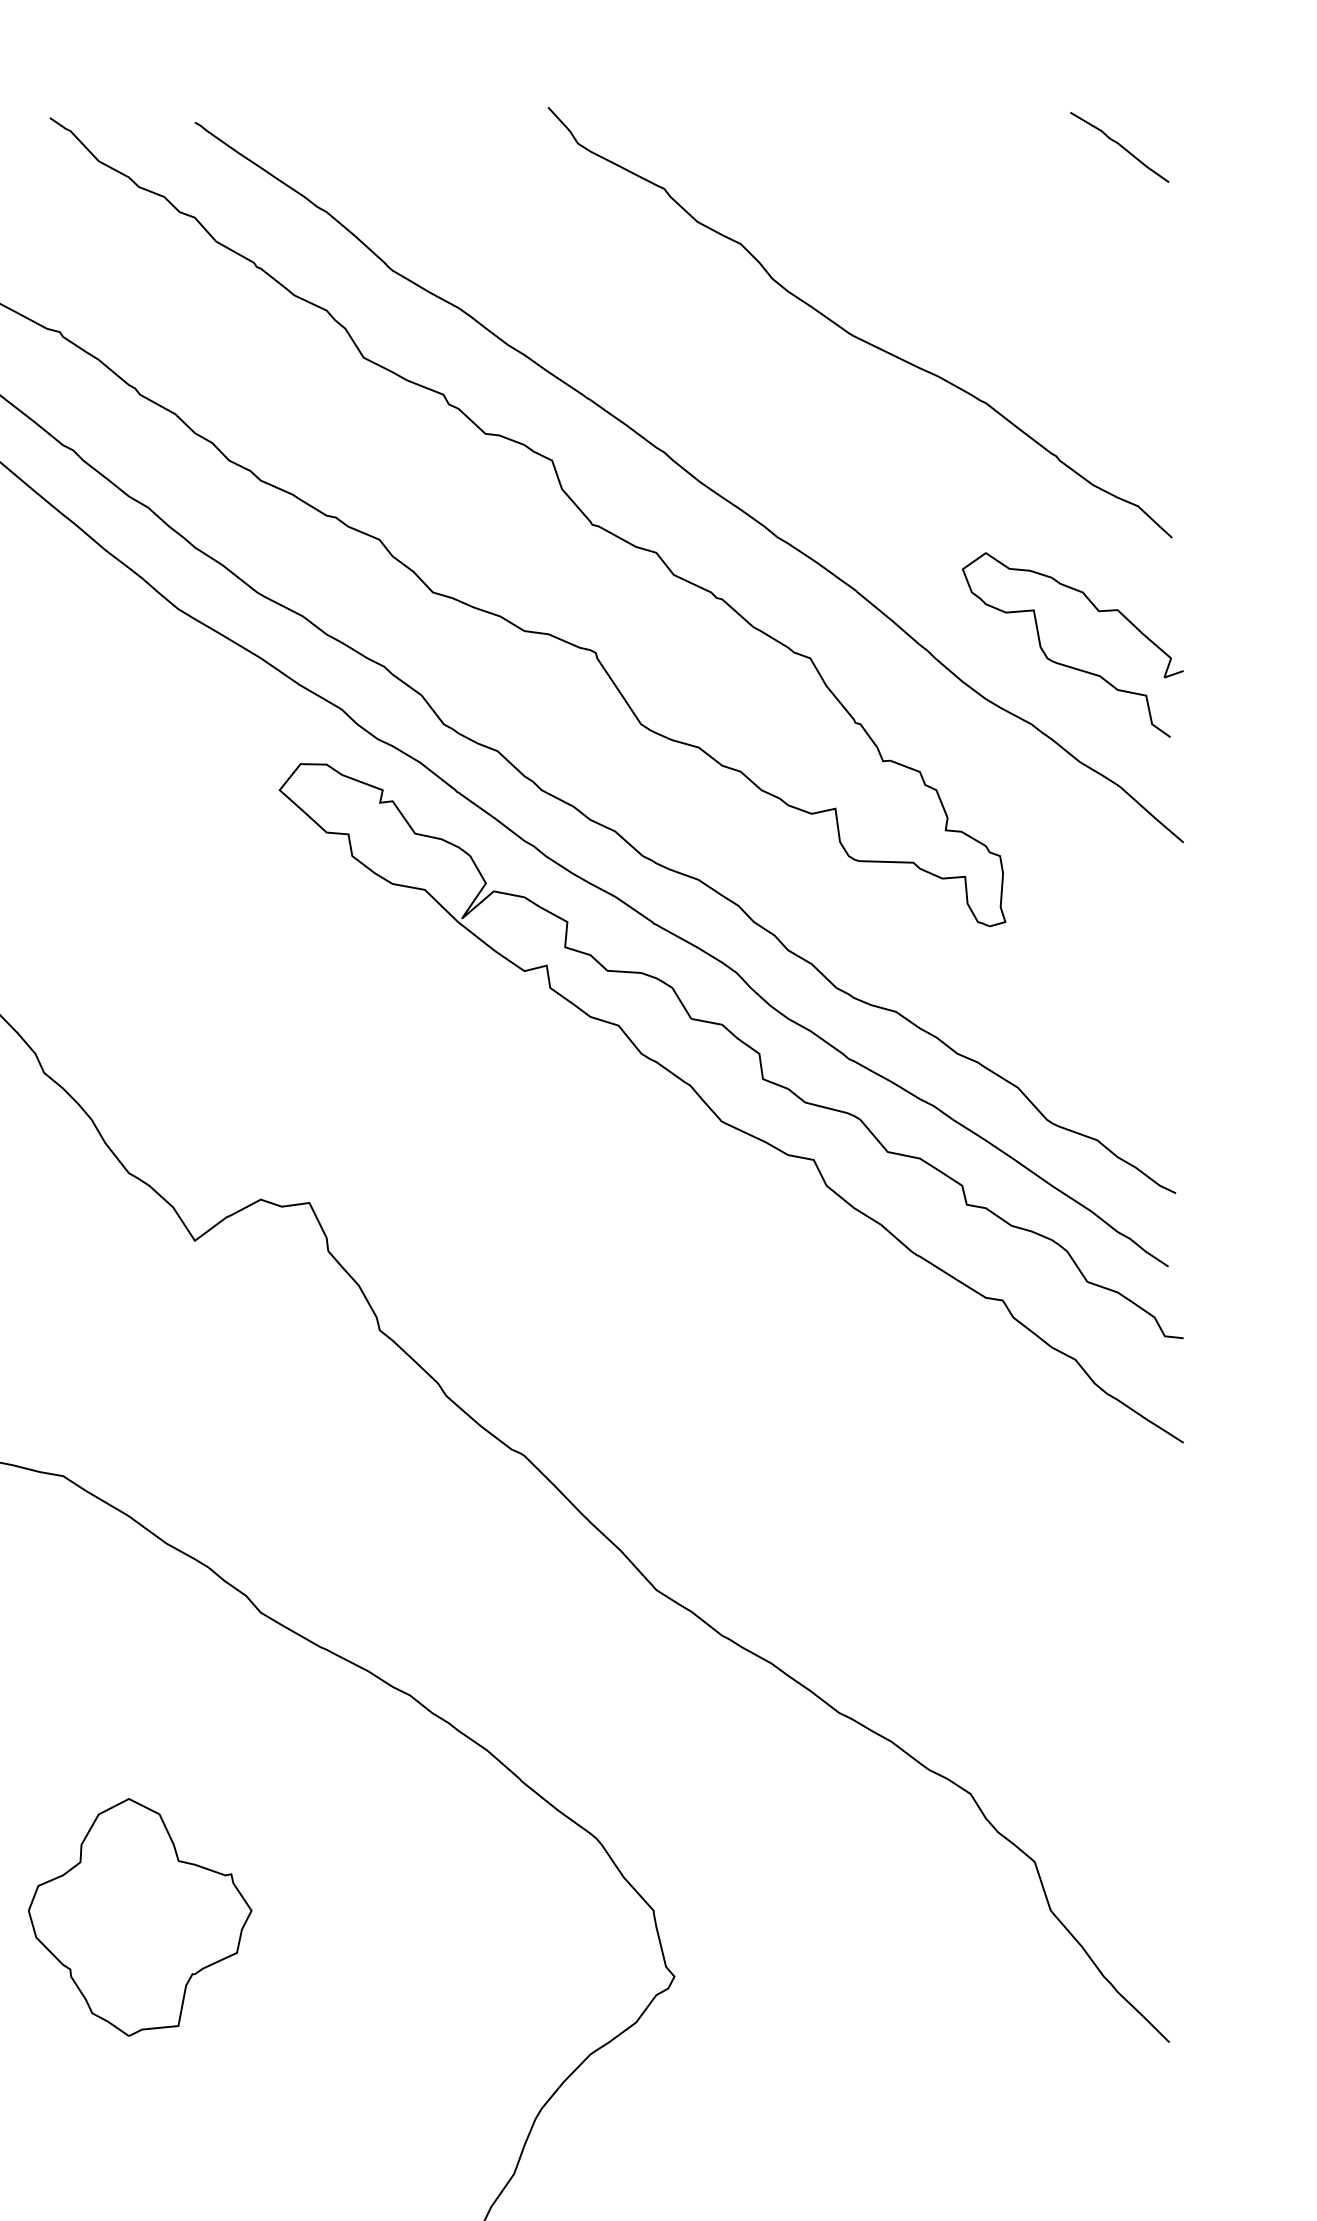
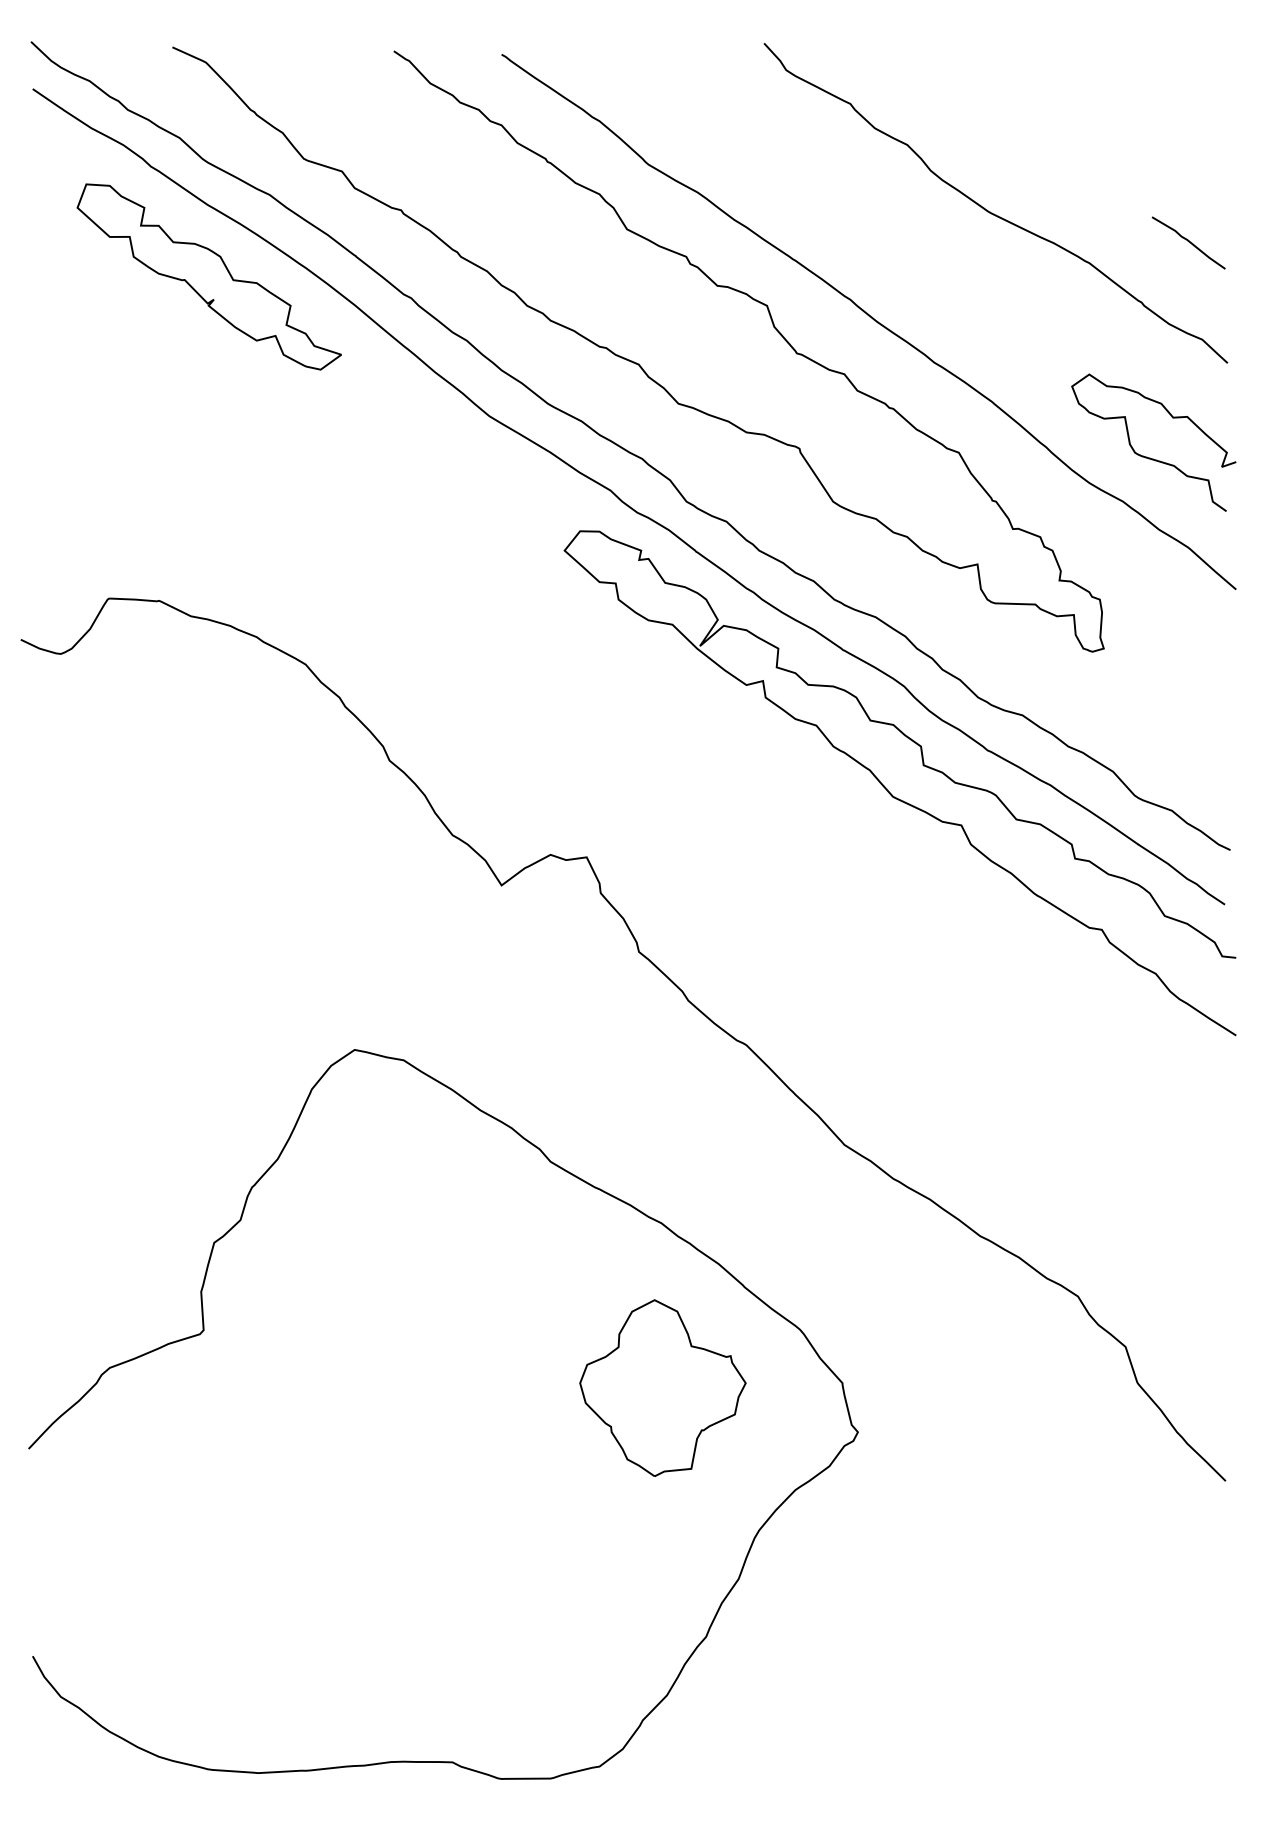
curve: (1119, 146) -> (1188, 242), moved
part: (139, 1916) -> (662, 1387), moved

